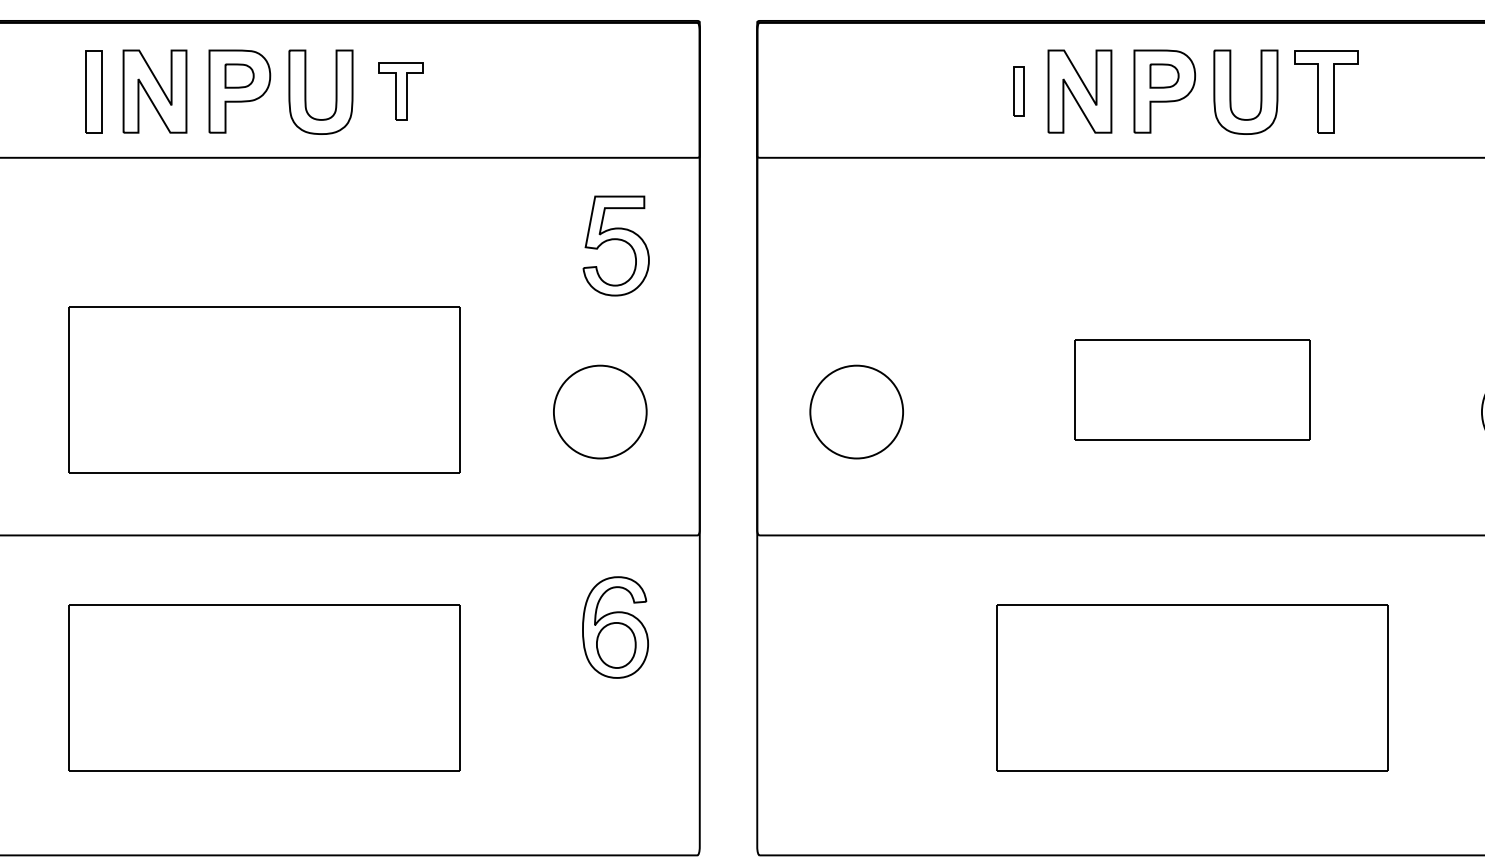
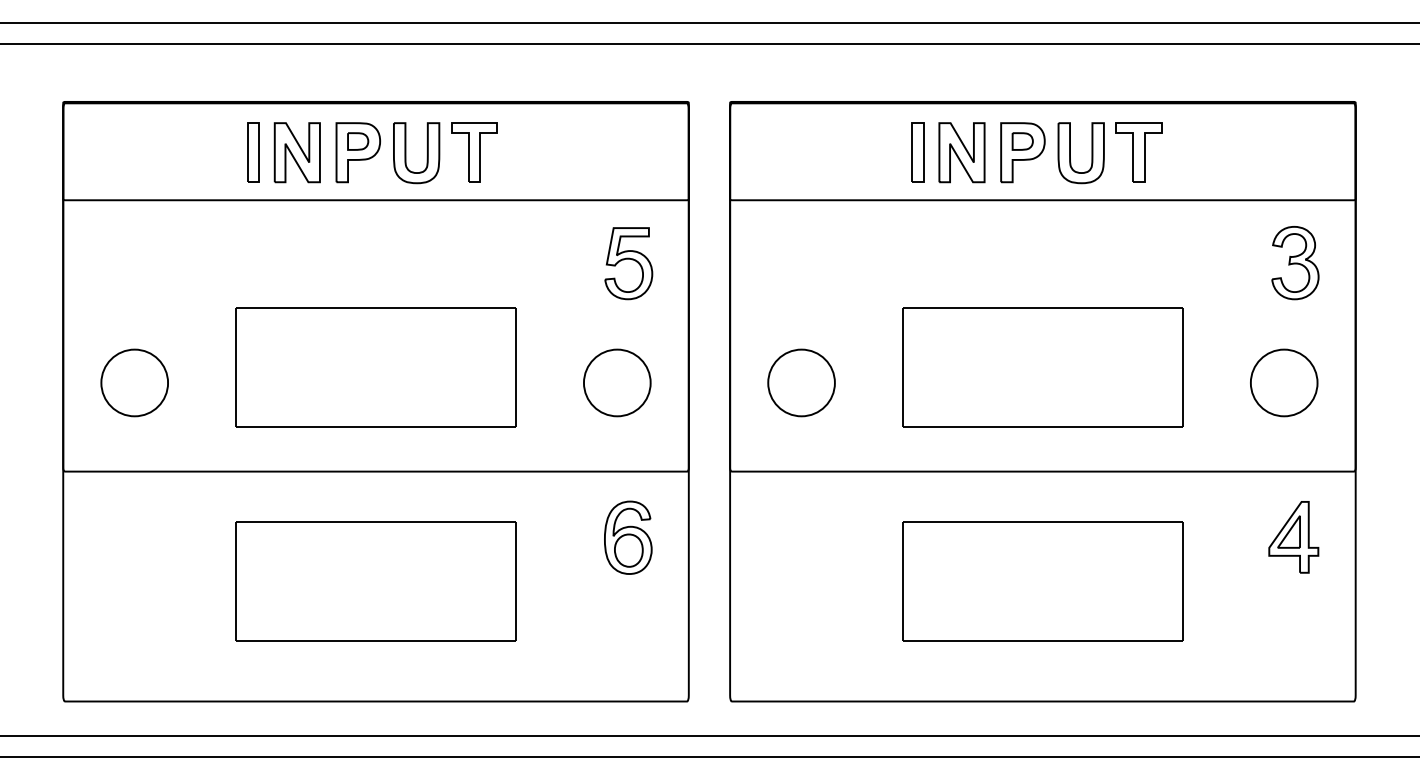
part: (401, 91) -> (474, 152), size x1.43
part: (1018, 91) -> (917, 152), size x1.67
part: (1192, 390) -> (1042, 367), size x1.67

